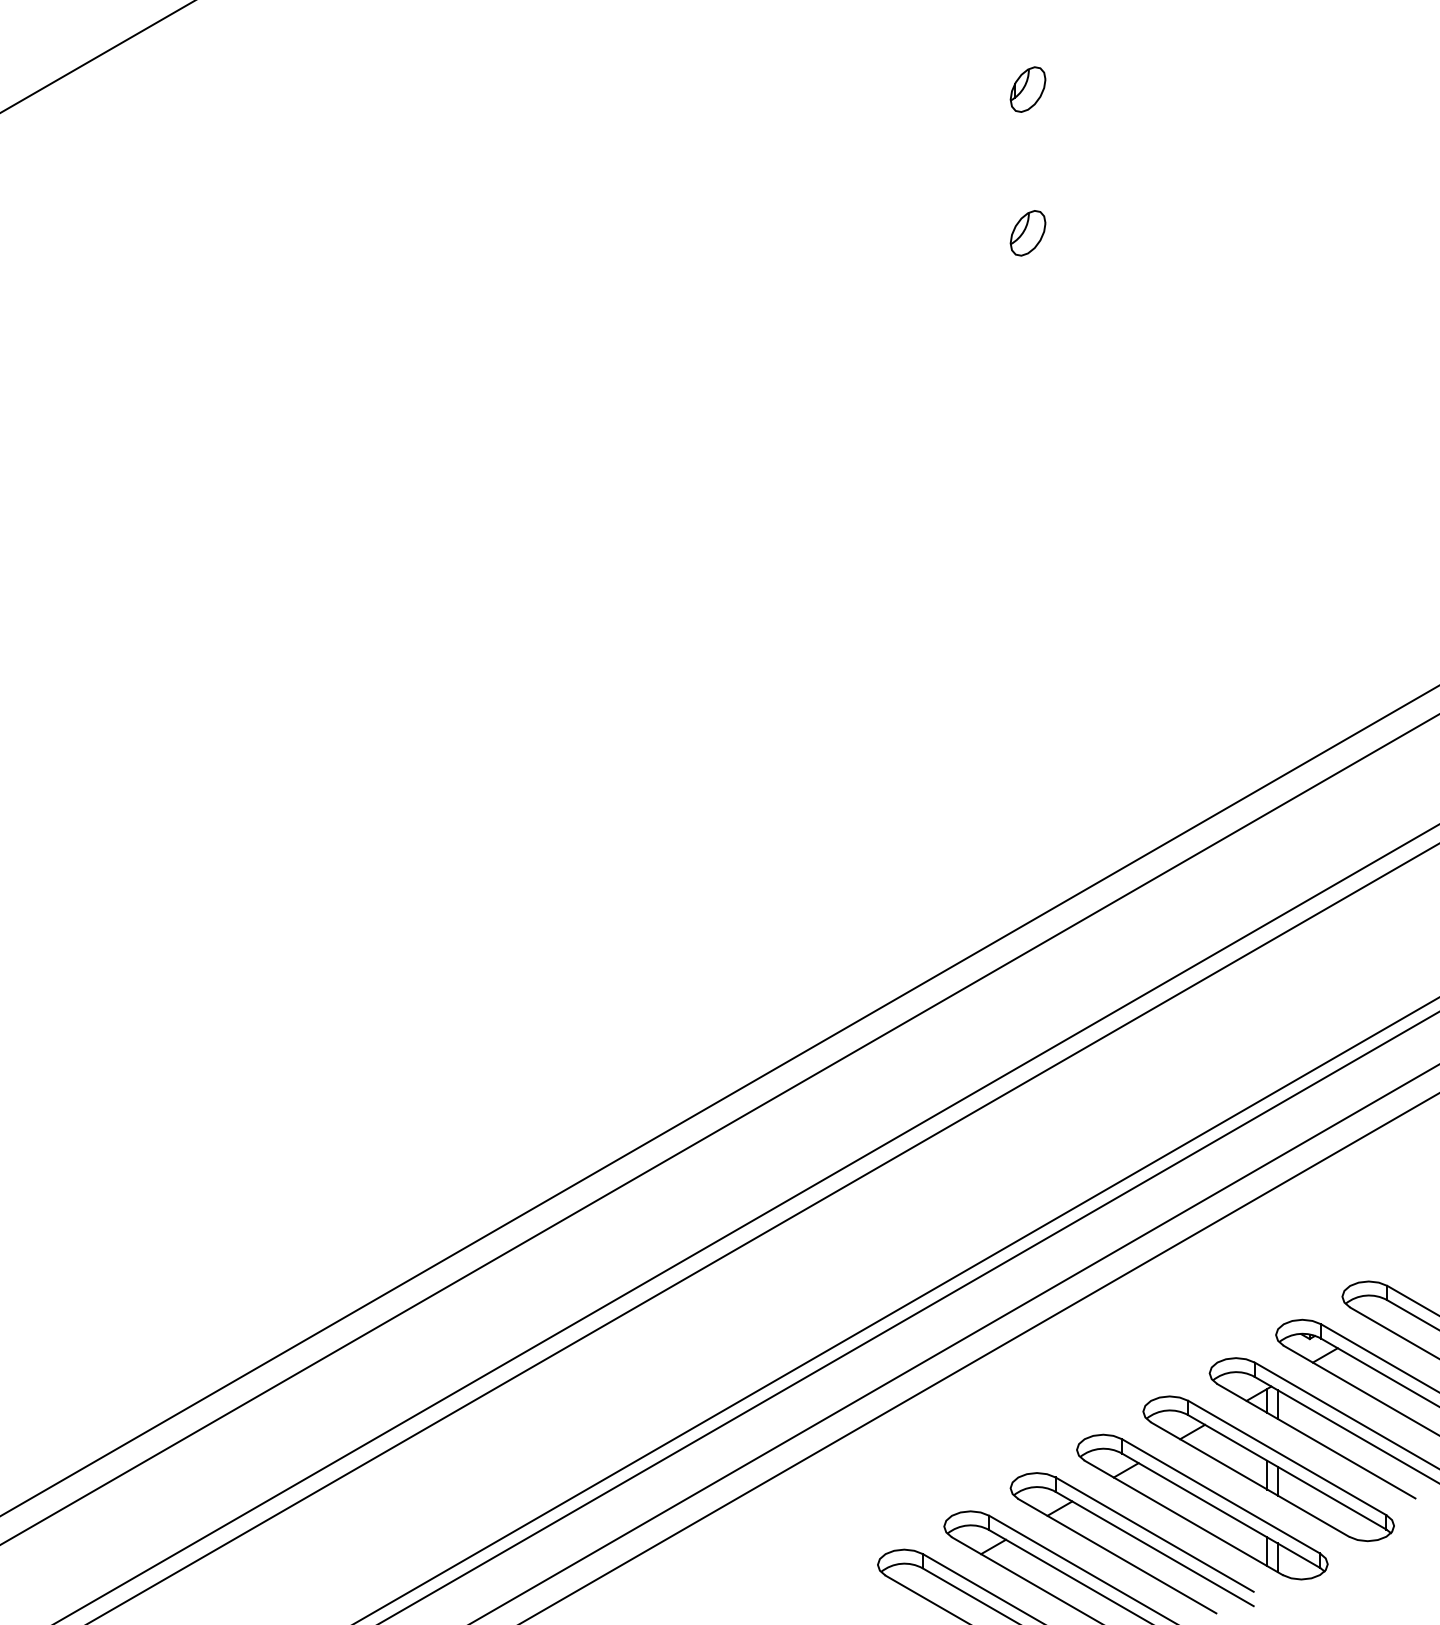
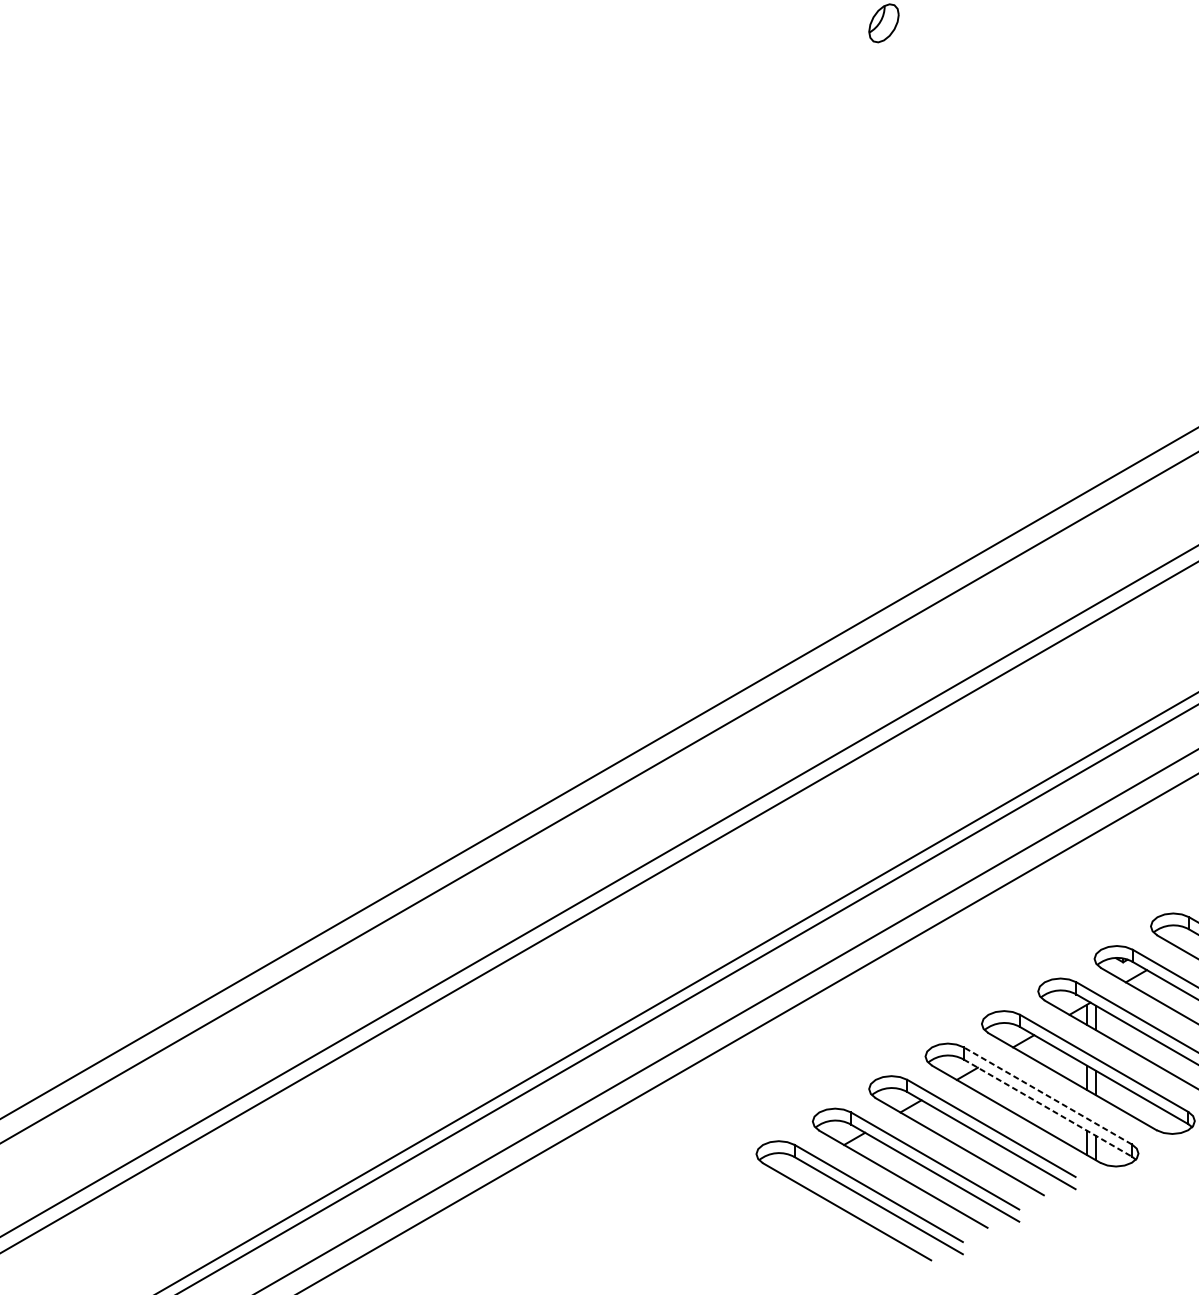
line: (1220, 1496) -> (1047, 1096), solid -> dashed
line: (1221, 1510) -> (1048, 1107), solid -> dashed

